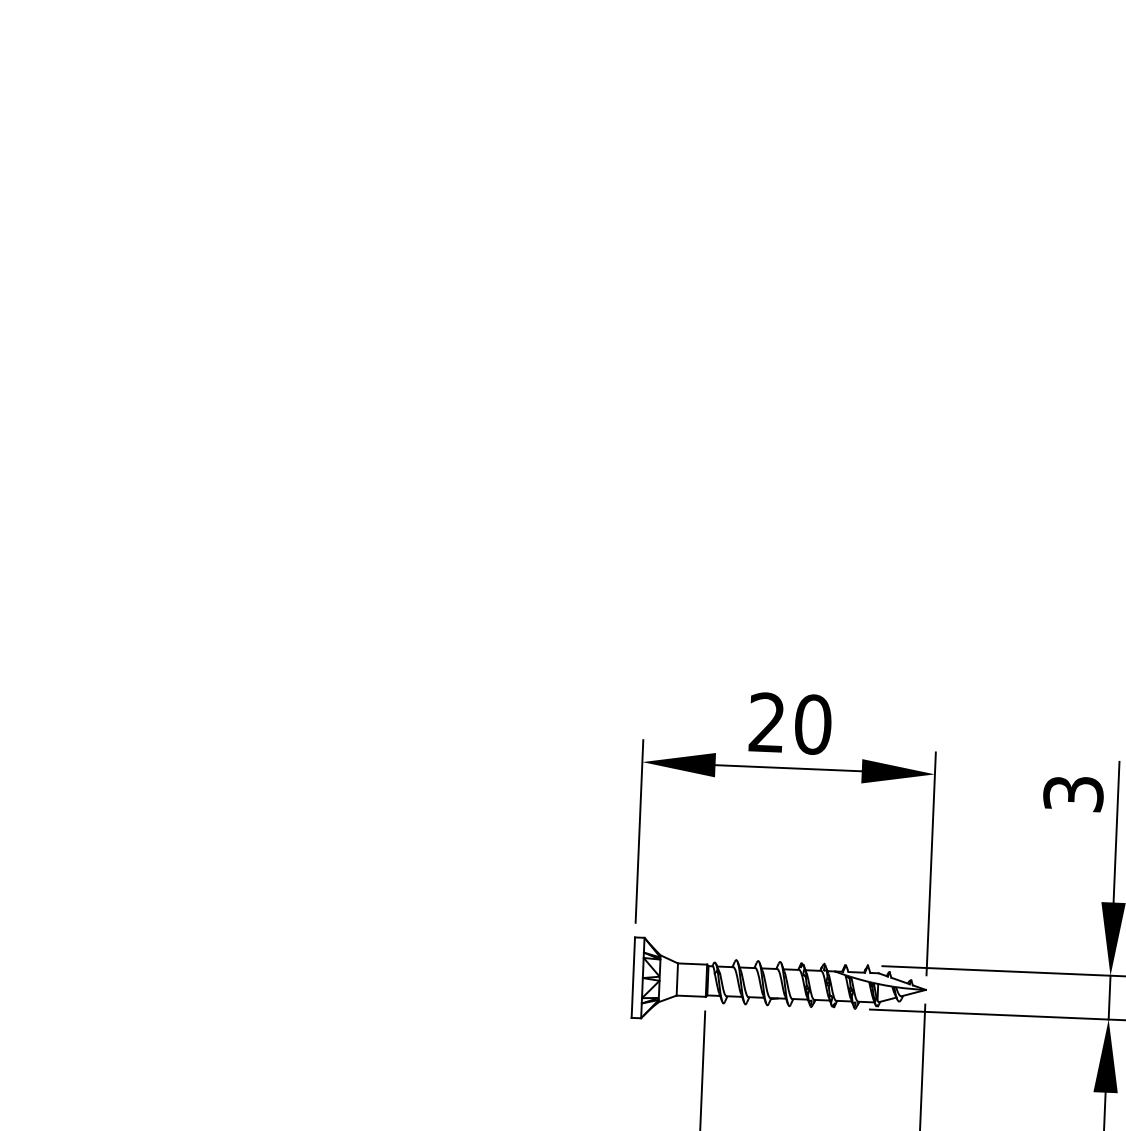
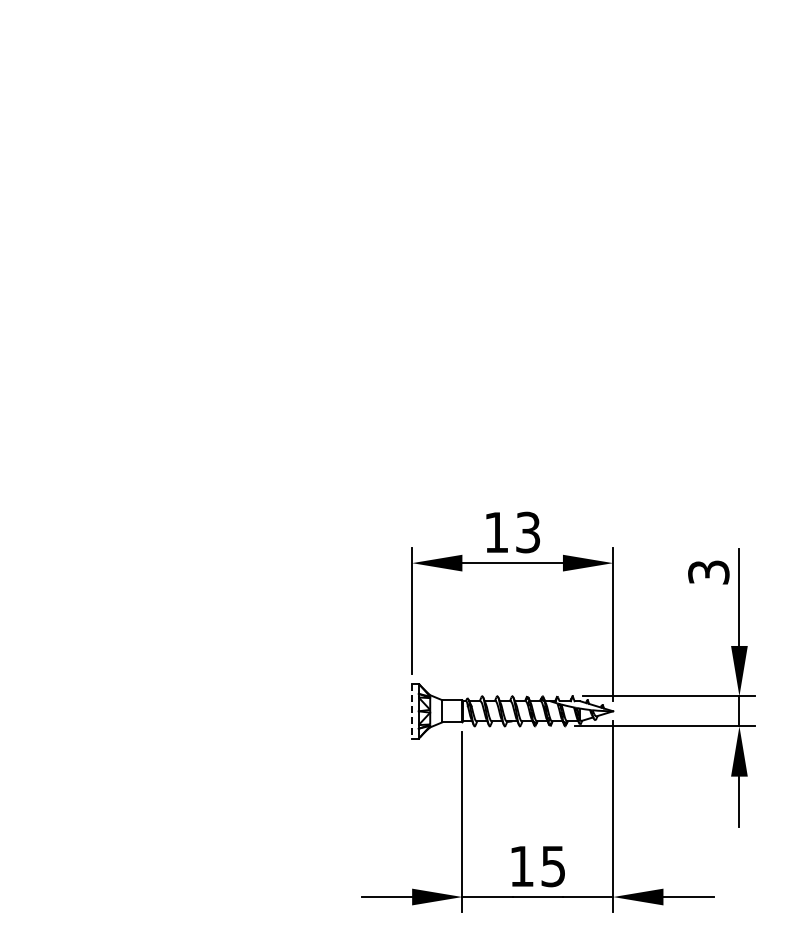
text: (790, 723) -> (512, 532), 20 -> 13
line: (633, 977) -> (412, 711), solid -> dashed

